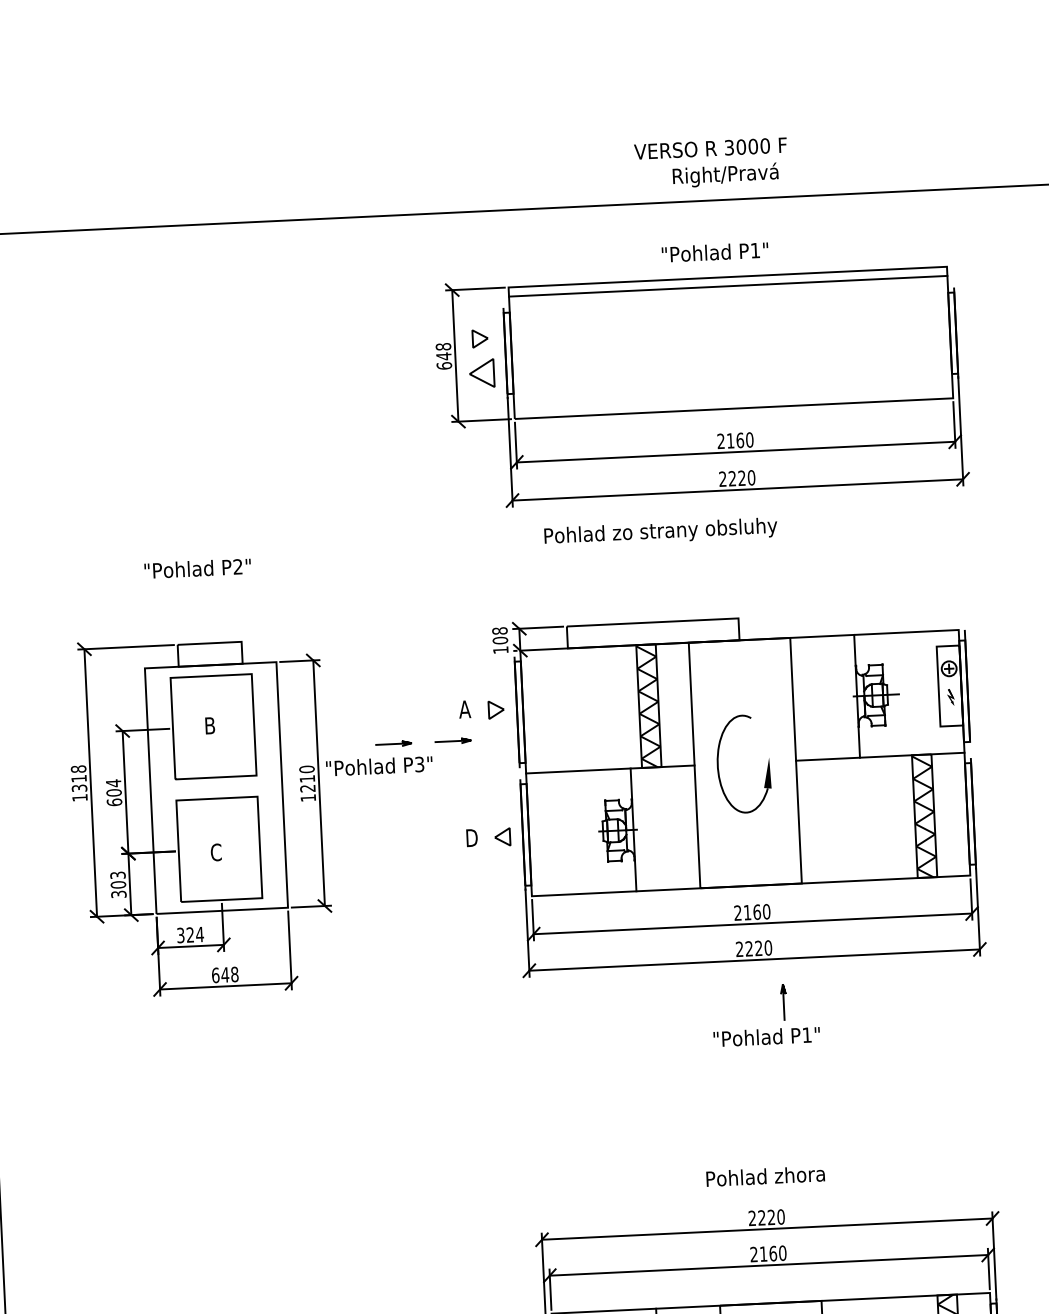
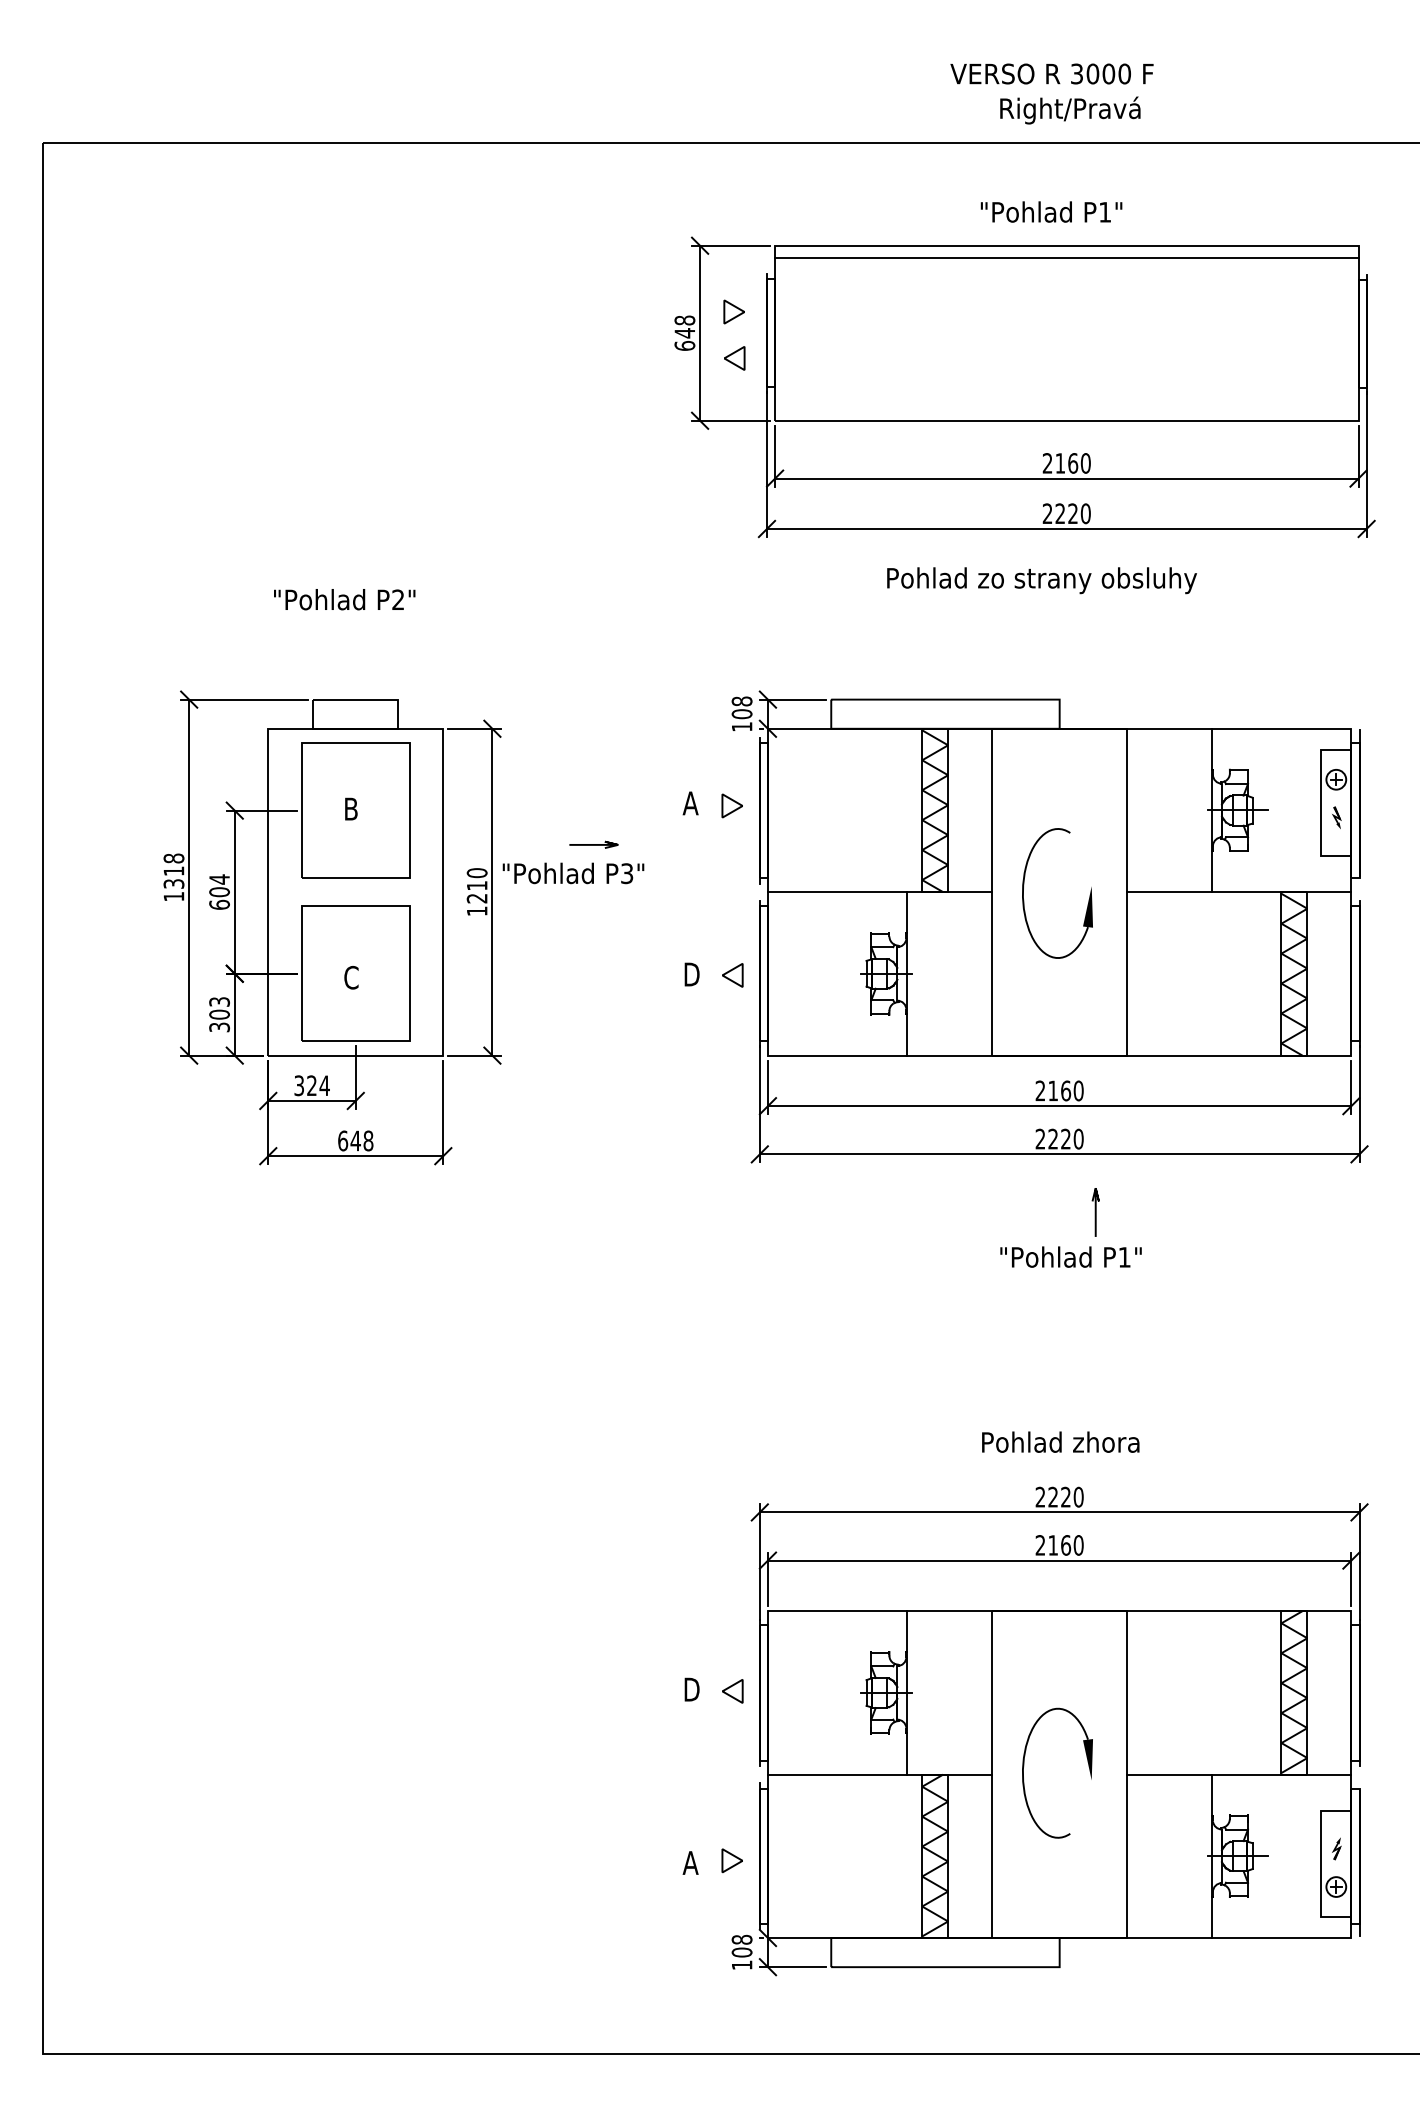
part: (482, 373) -> (734, 358), size x0.62
text: (660, 532) -> (1041, 580), moved
line: (452, 740) -> (672, 844), removed

